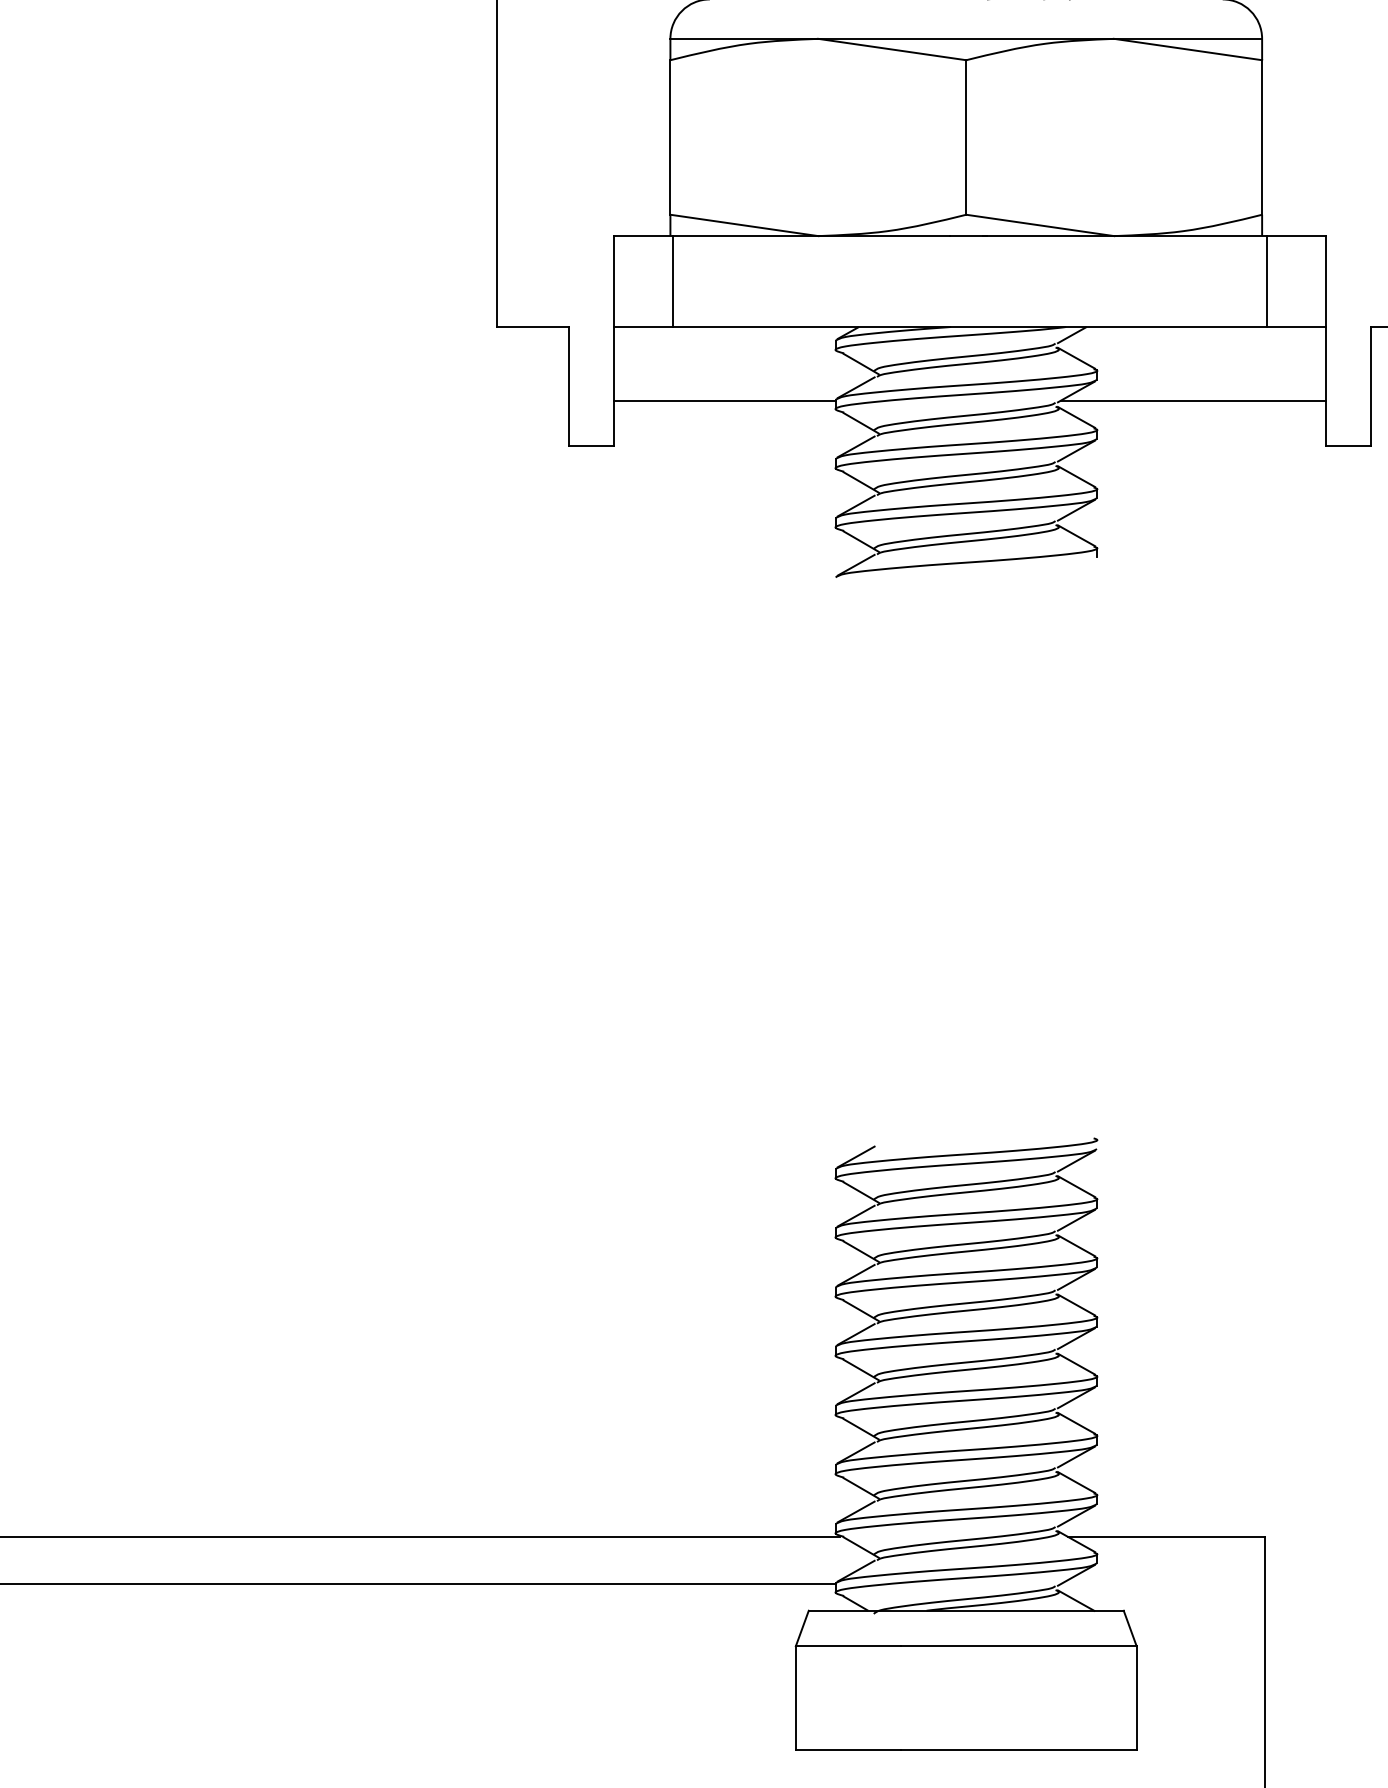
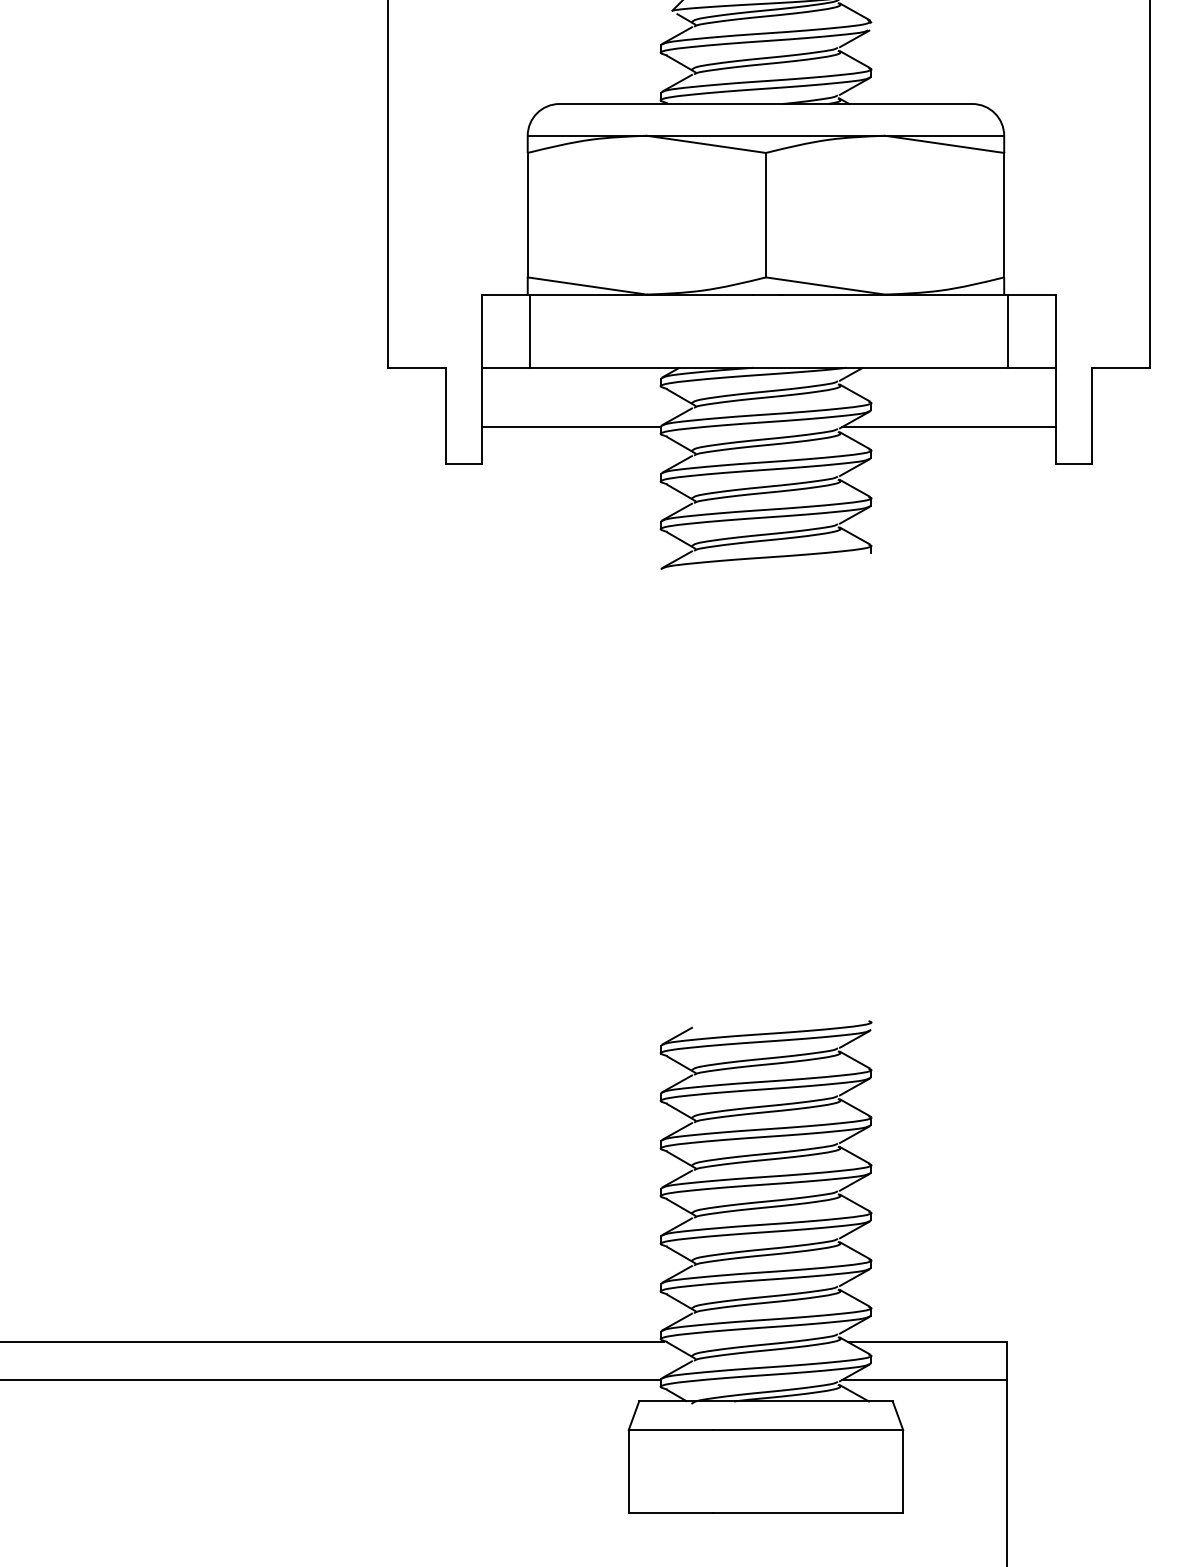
line: (1161, 1584) -> (923, 1380), added

